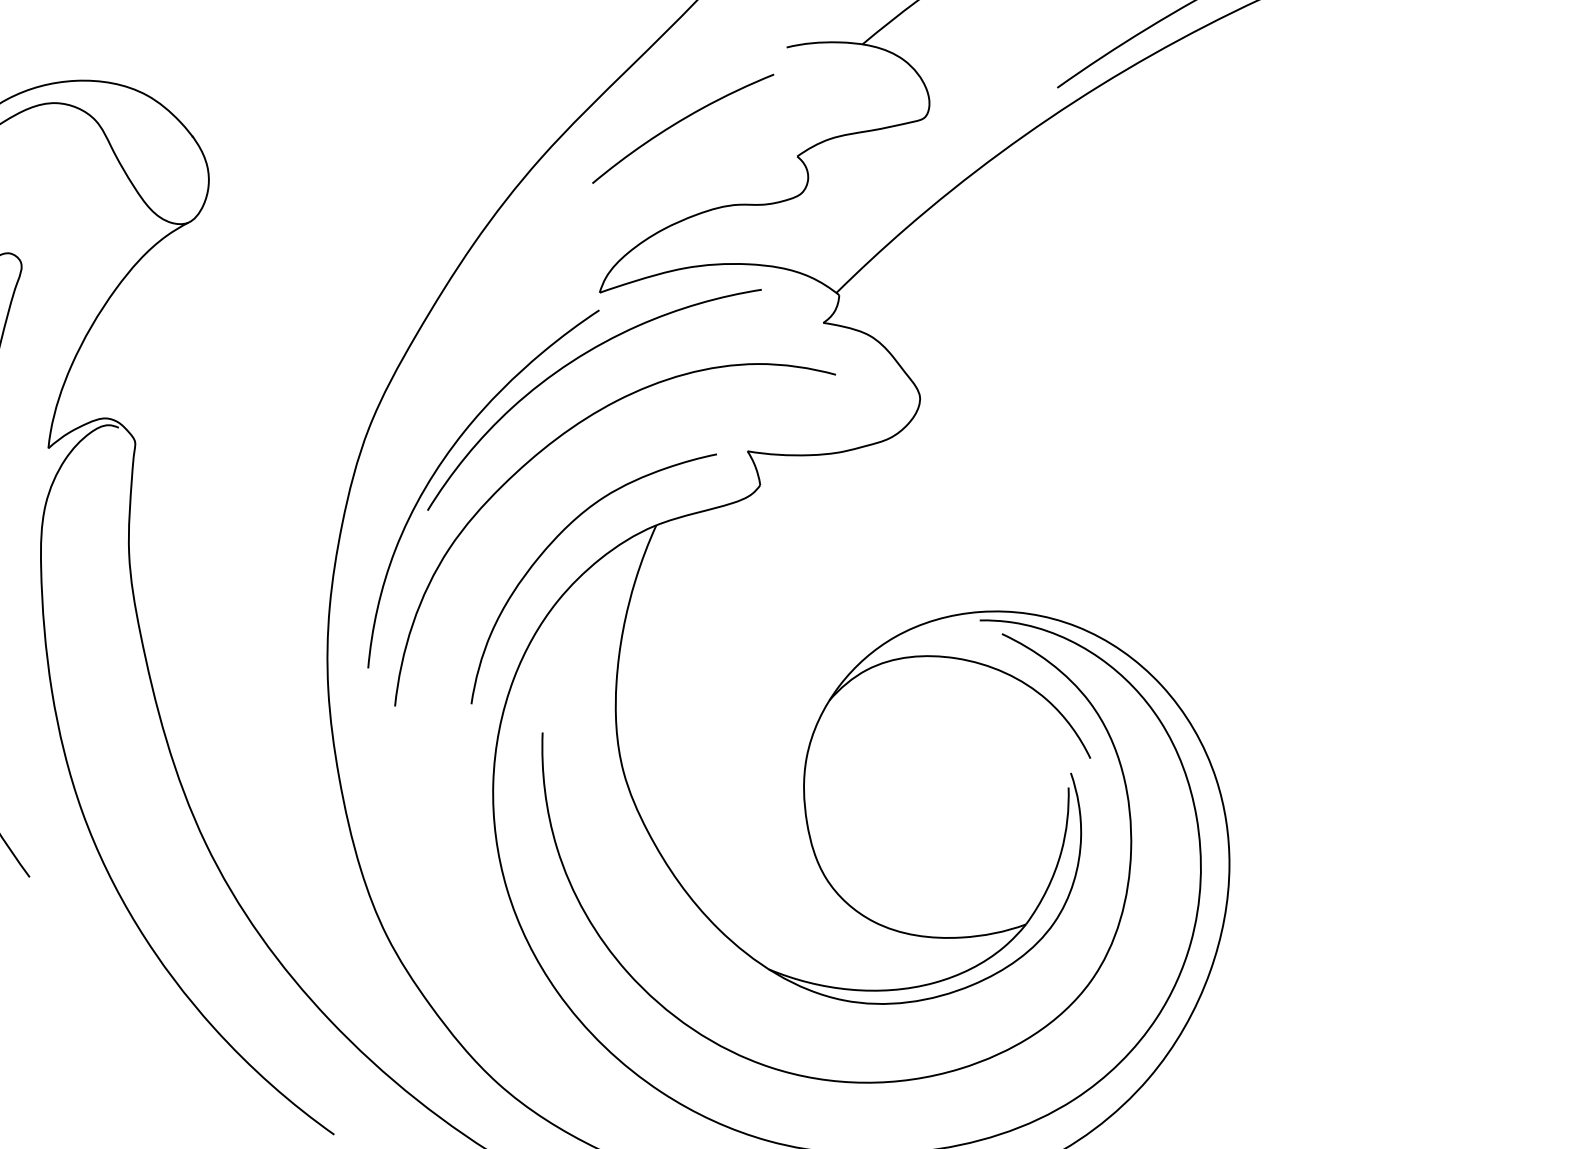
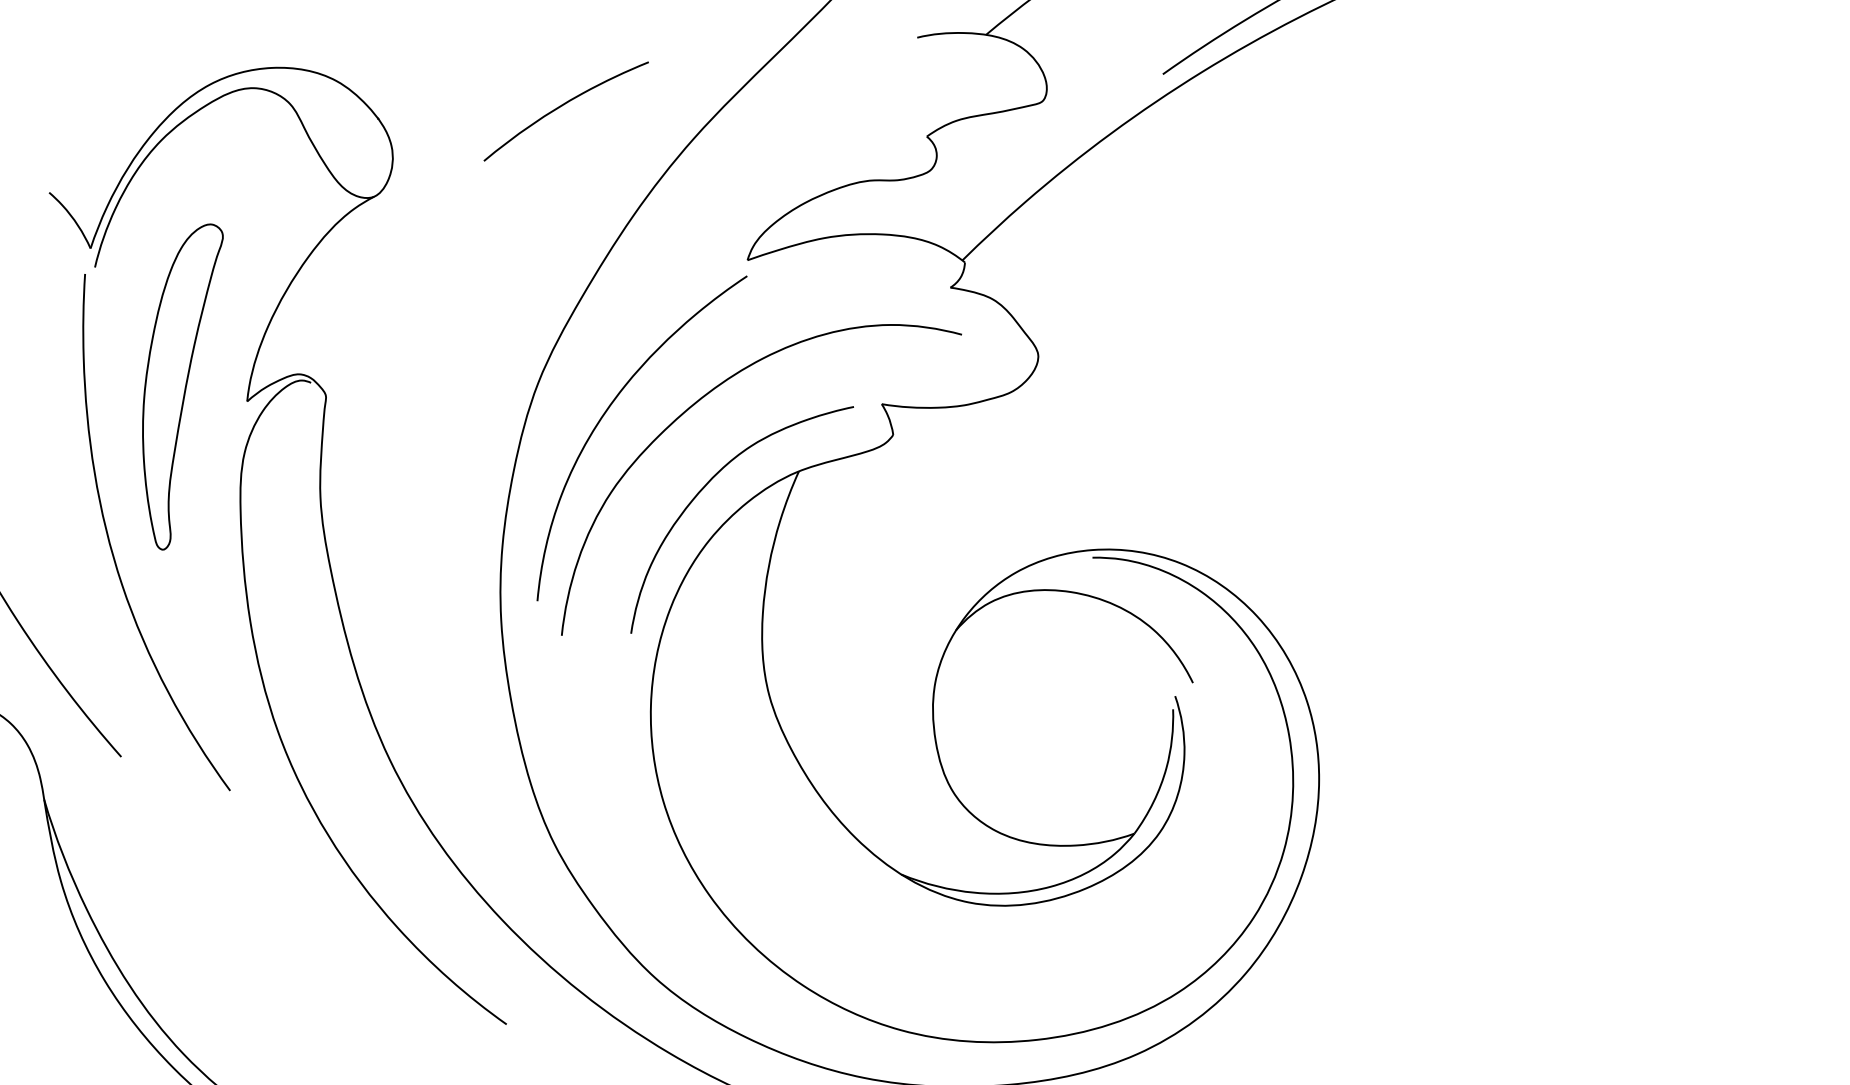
curve: (678, 123) -> (562, 106), moved
curve: (569, 364) -> (720, 325), removed
curve: (753, 1059) -> (887, 956), removed

